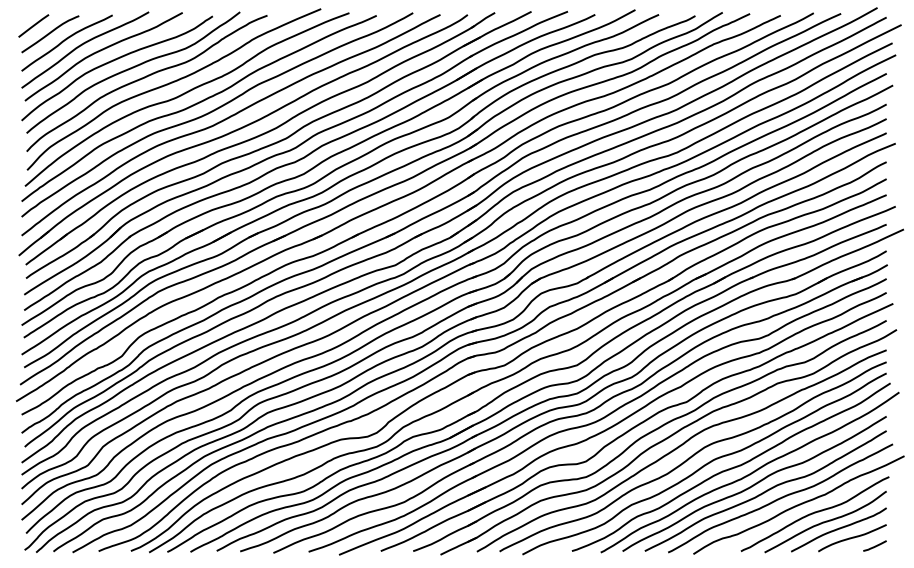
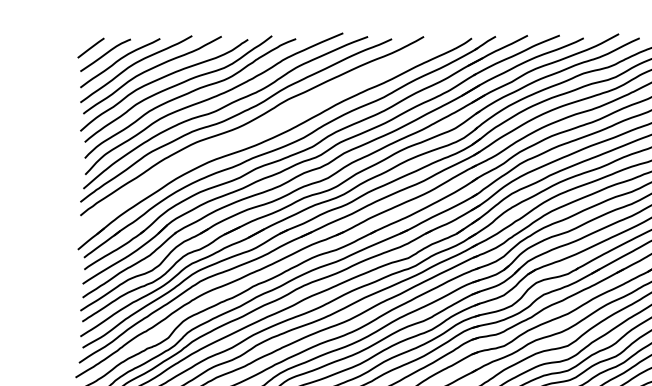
curve: (227, 119) -> (261, 130), removed

